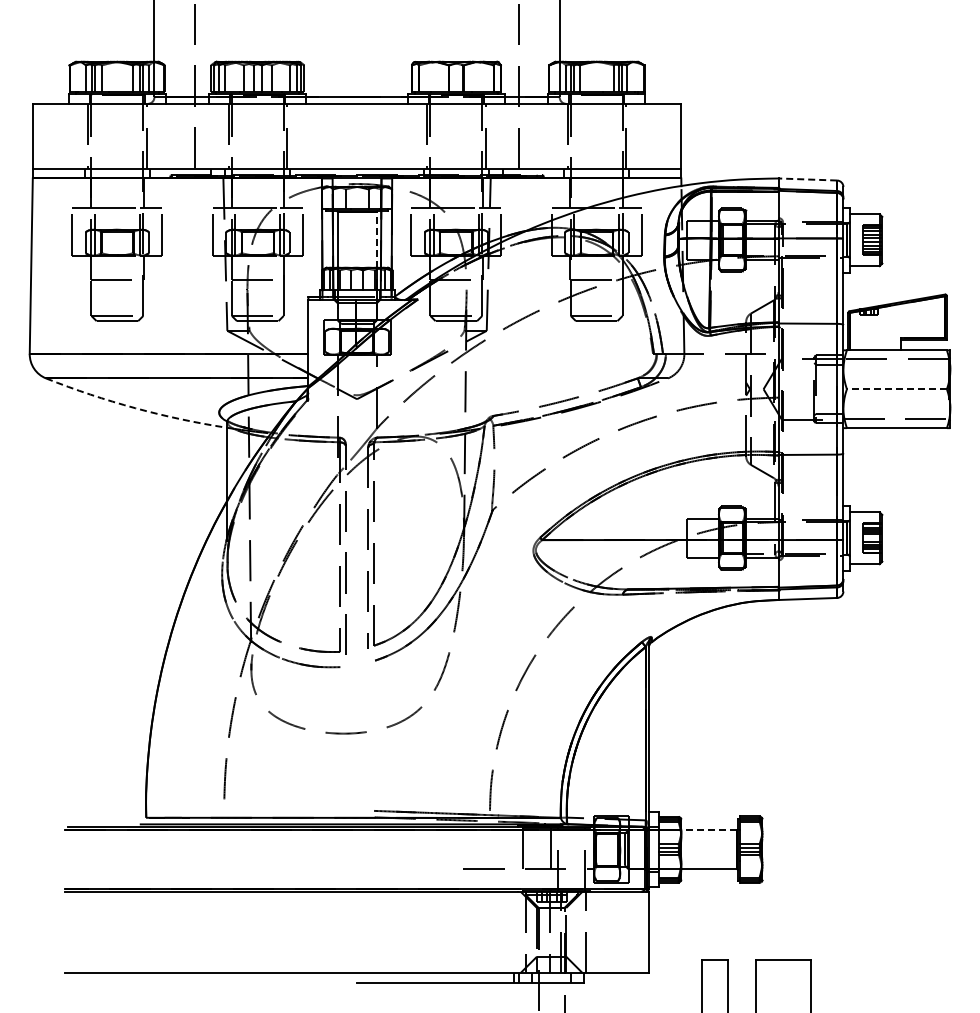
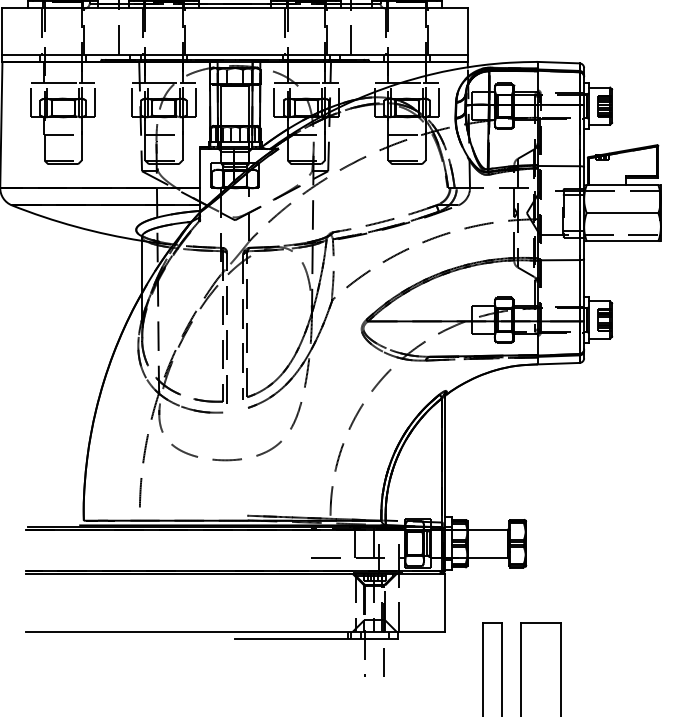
line: (807, 179) -> (558, 62), dashed -> solid
line: (376, 239) -> (249, 105), dashed -> solid
line: (896, 389) -> (622, 213), dashed -> solid
arc: (135, 408) -> (76, 226), dashed -> solid
line: (709, 830) -> (488, 529), dashed -> solid

